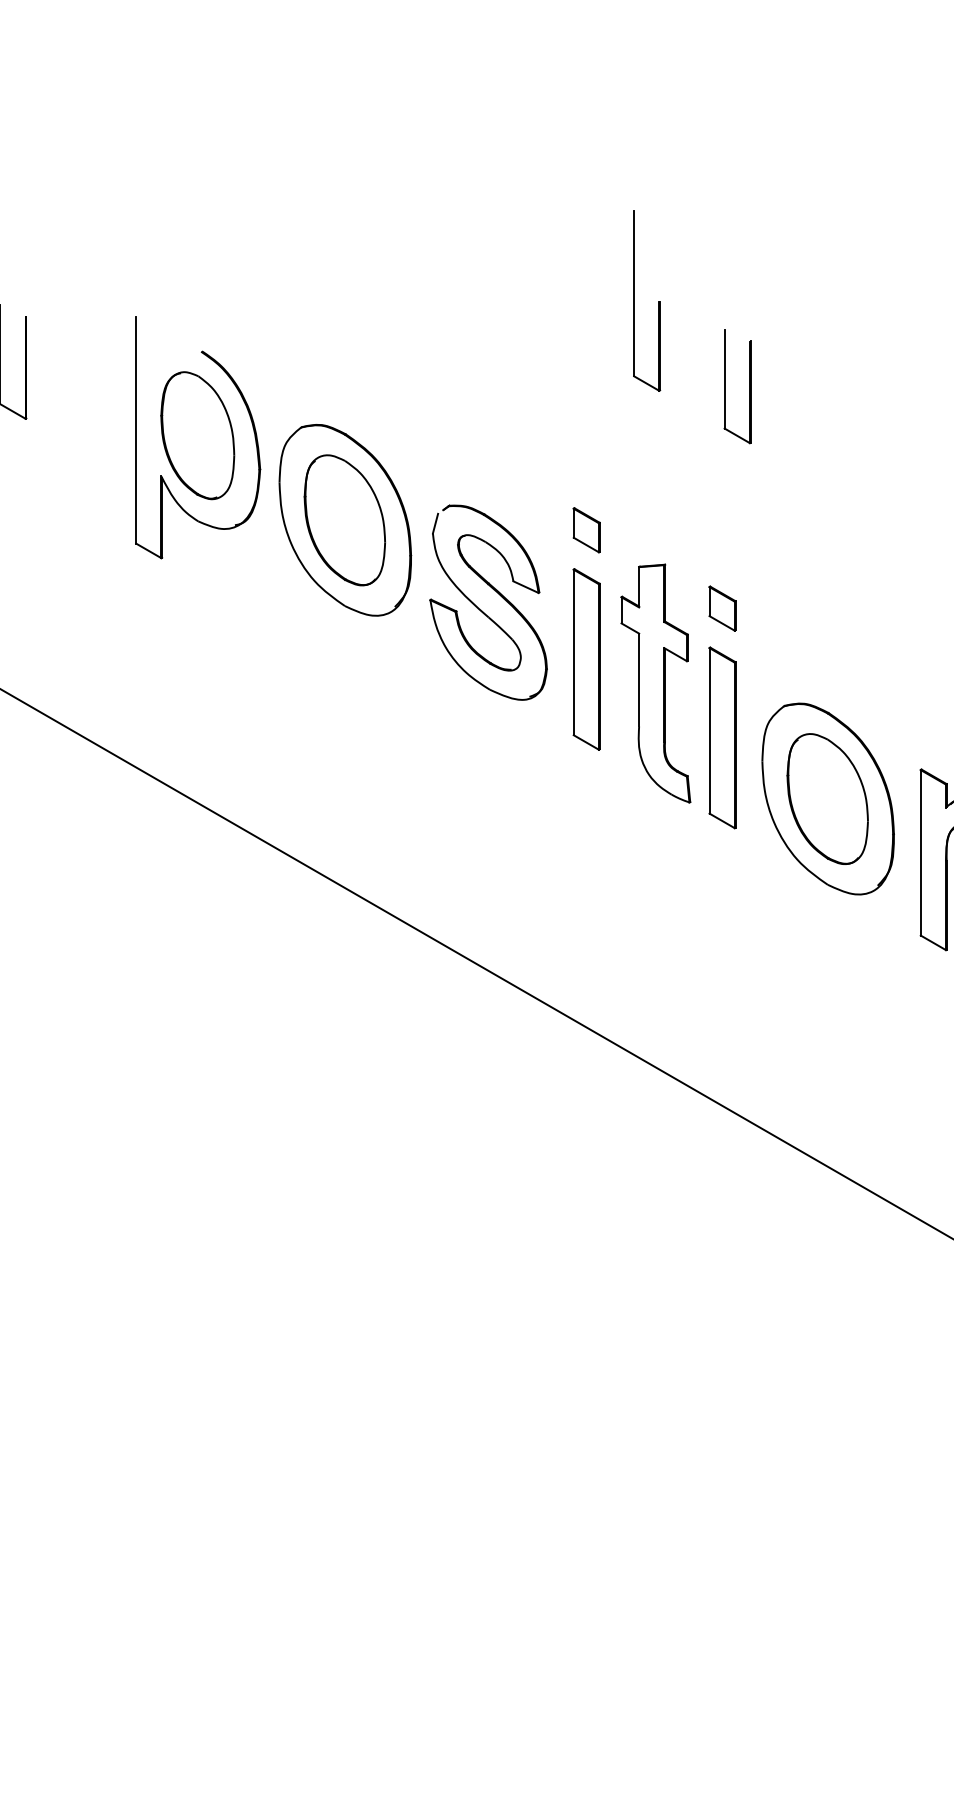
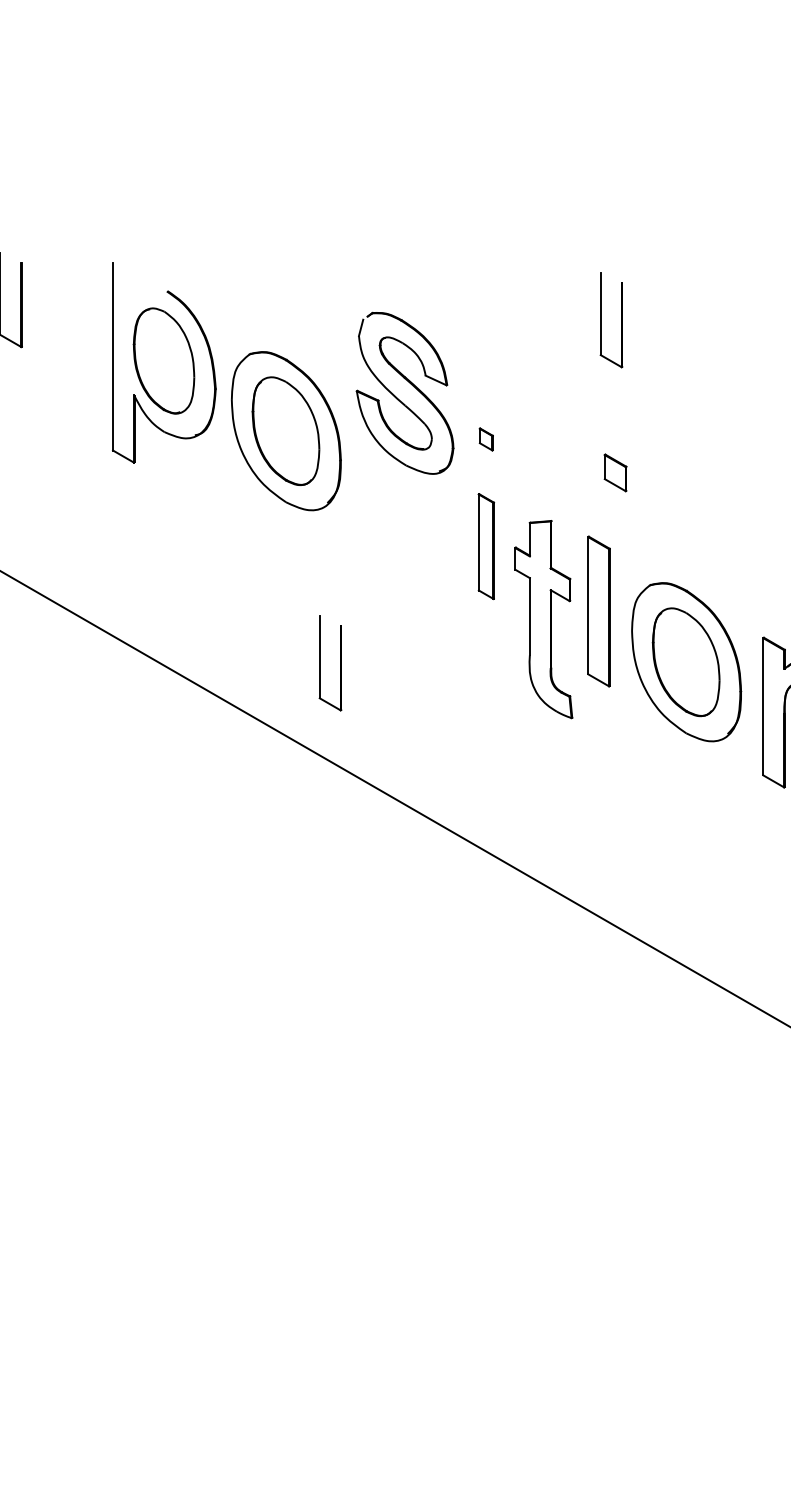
part: (658, 301) -> (545, 249), removed
part: (586, 530) -> (486, 439), size x0.6
part: (722, 608) -> (615, 472), moved
part: (481, 609) -> (399, 399), moved
part: (586, 659) -> (486, 546), size x0.7
part: (655, 683) -> (543, 619), moved
part: (386, 800) -> (320, 663), added

